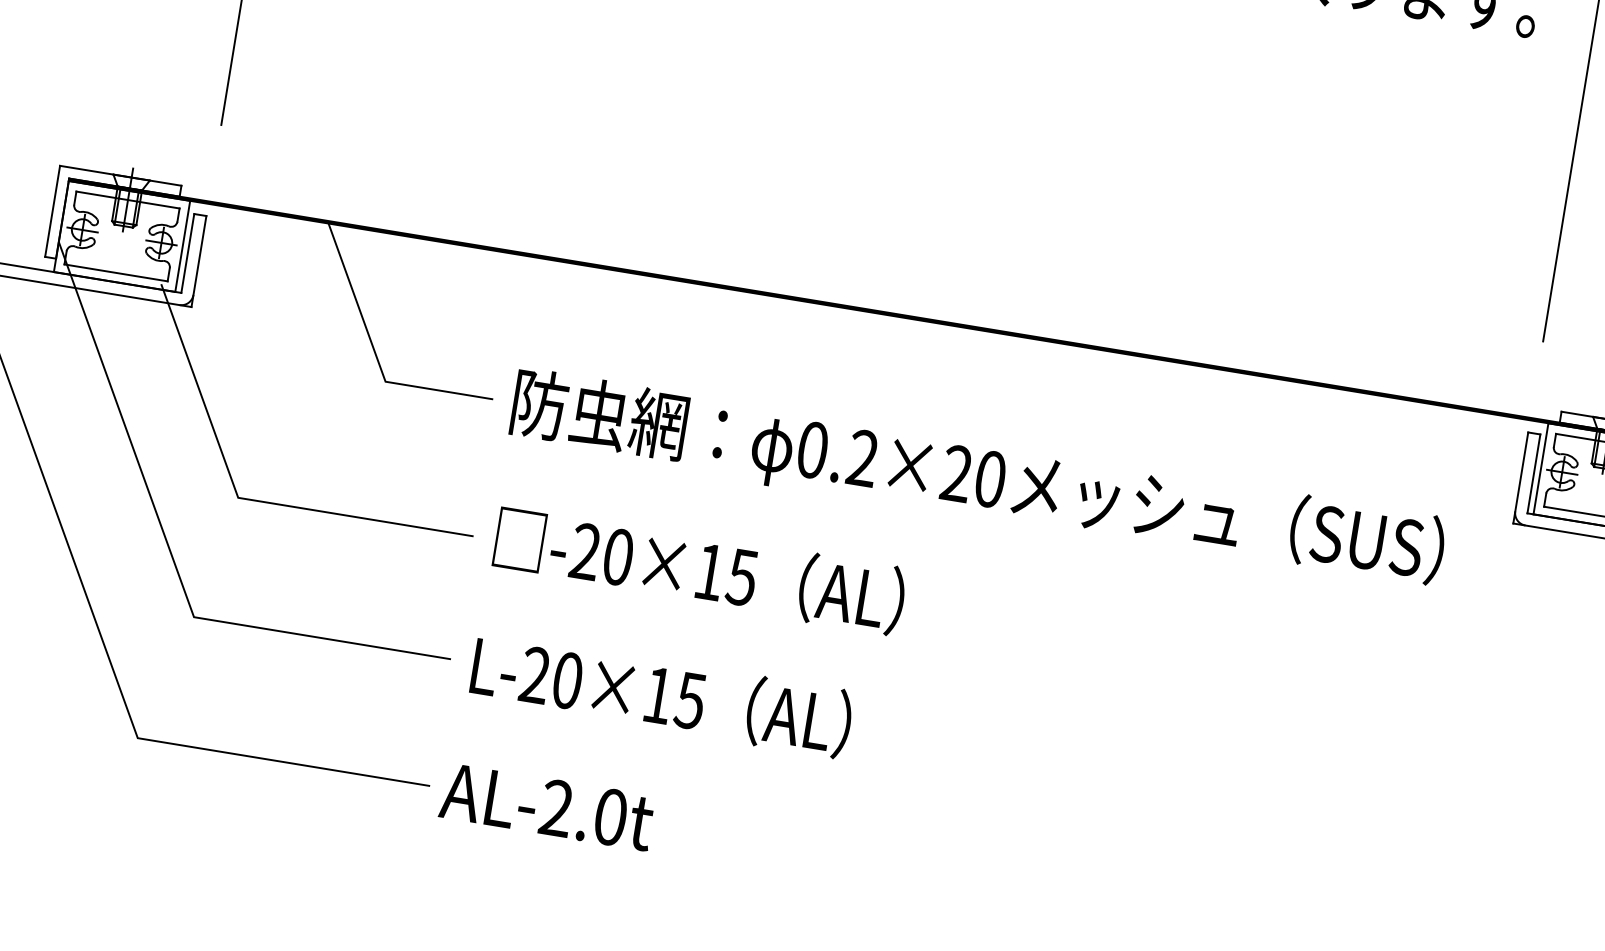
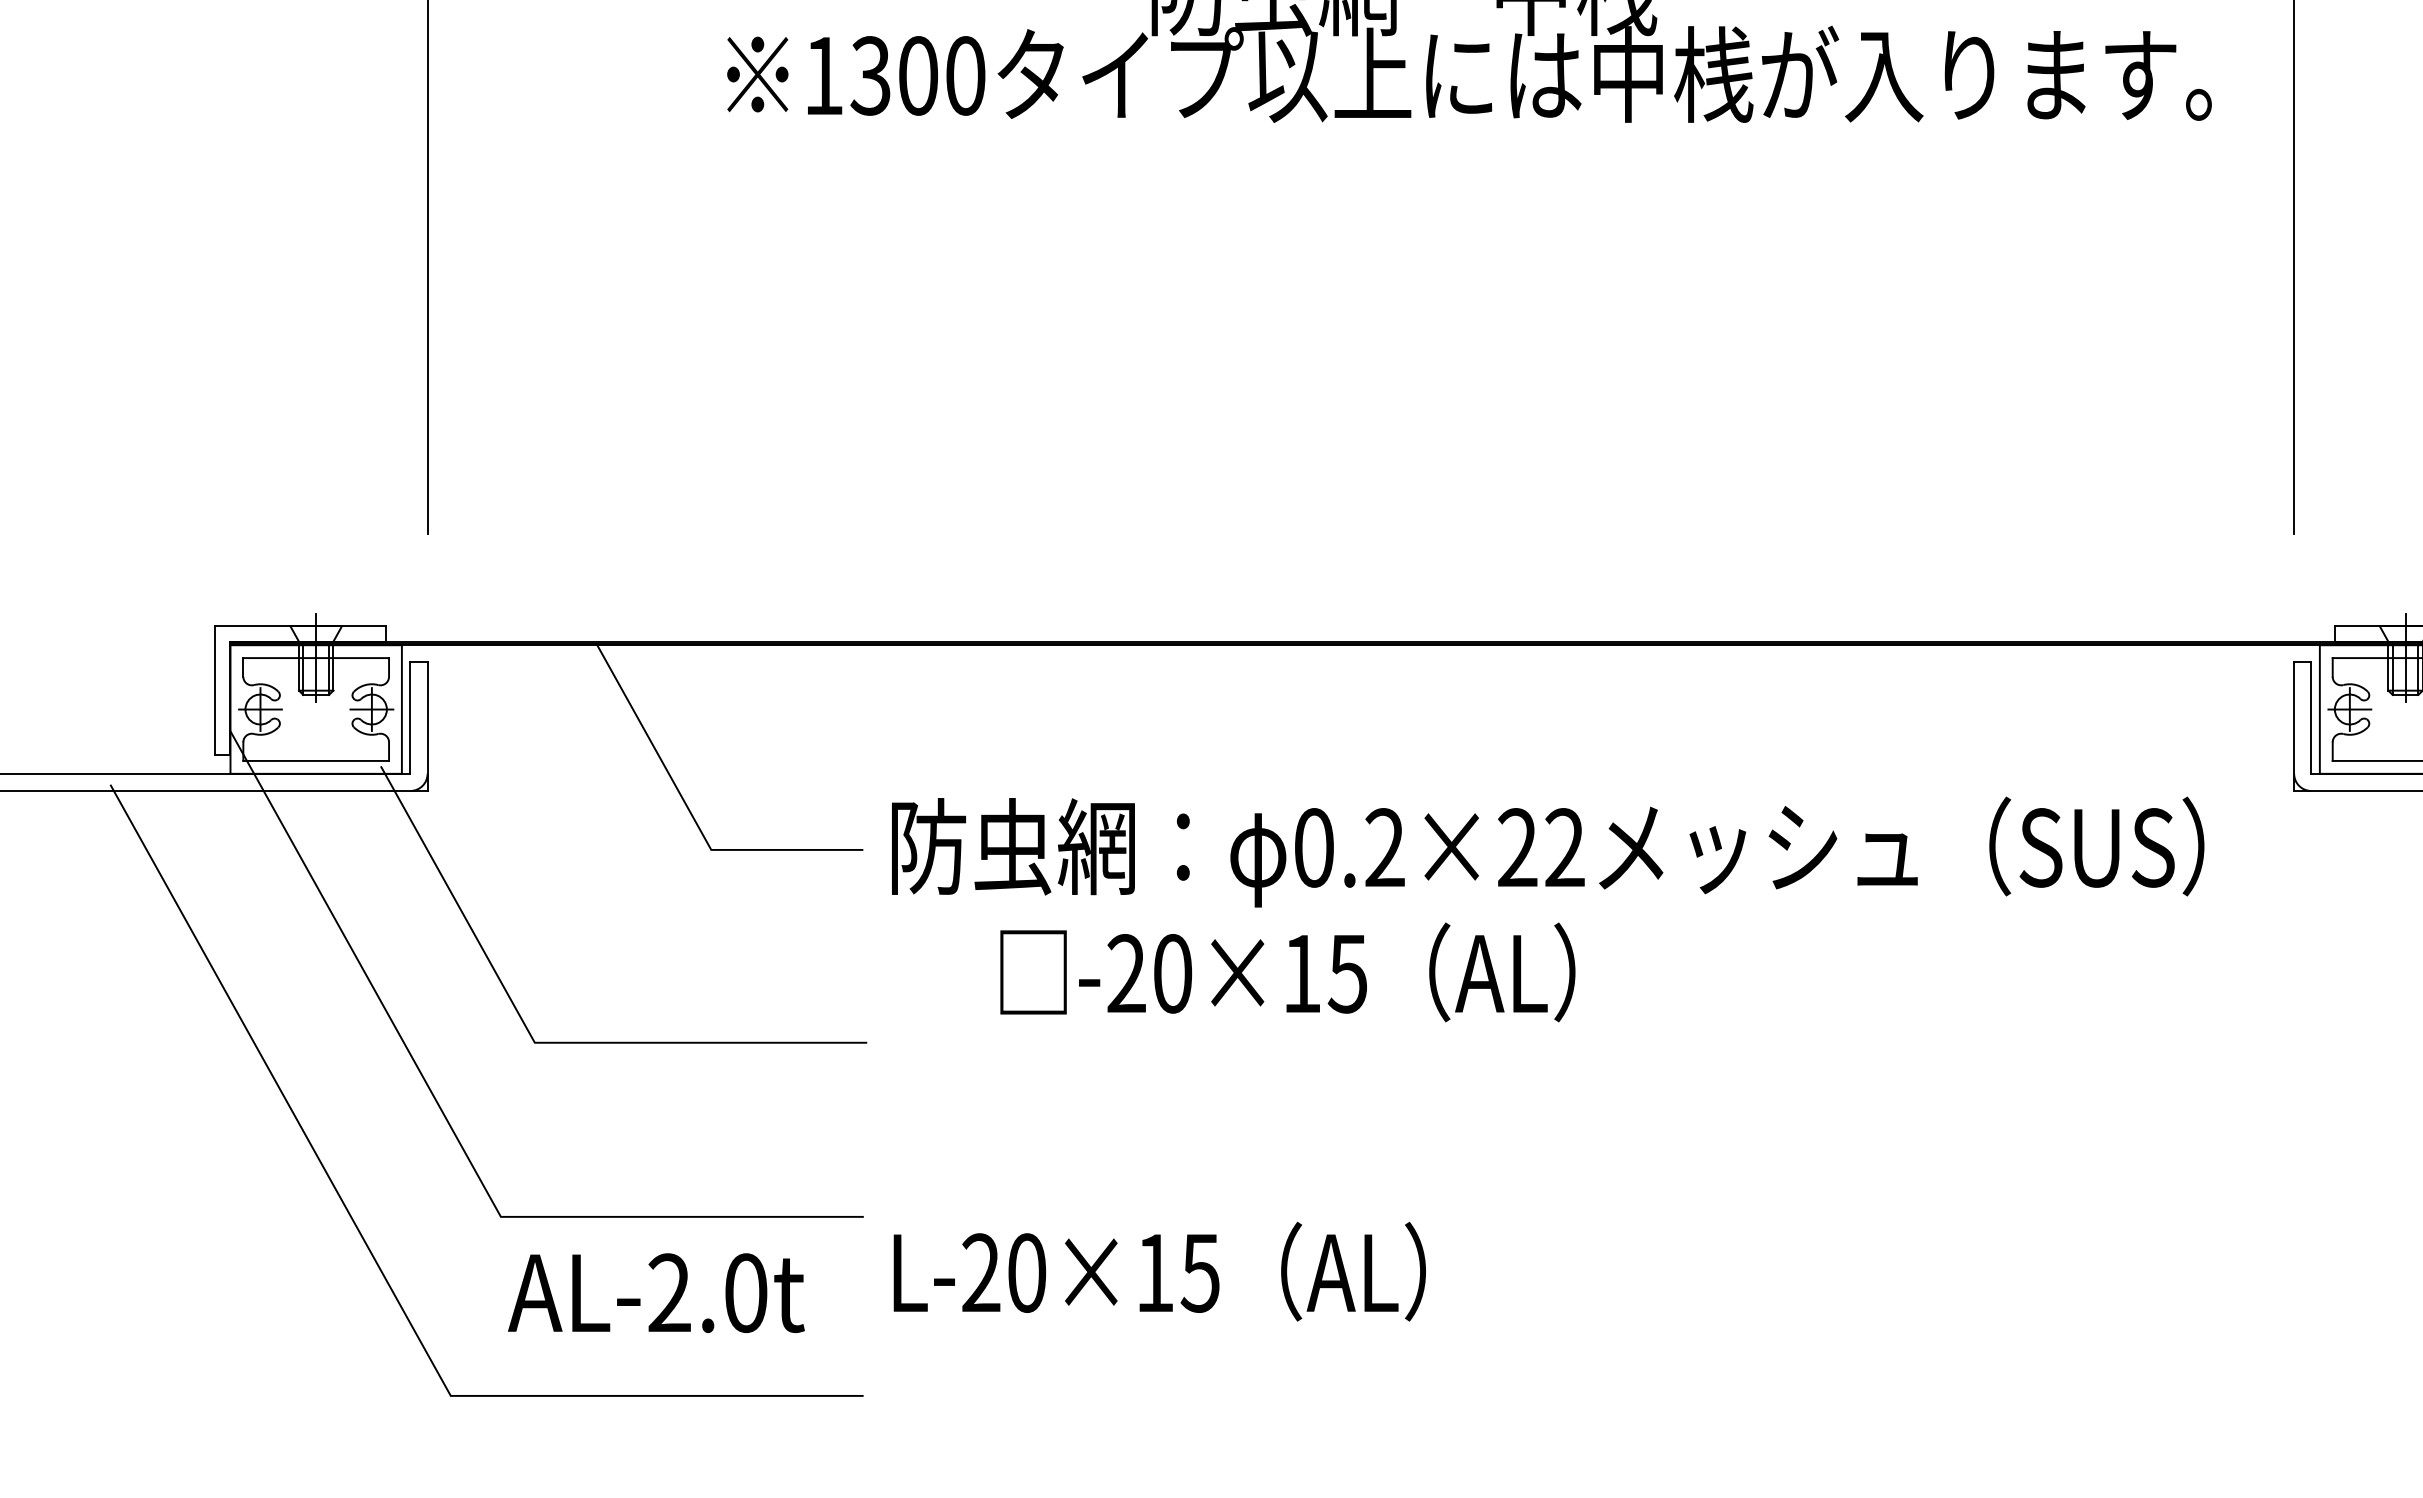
text: (990, 478) -> (1564, 847), 0.2×20 -> 0.2×22
text: (699, 569) -> (1287, 972), moved
text: (661, 694) -> (1159, 1271), moved
text: (547, 806) -> (656, 1292), moved

